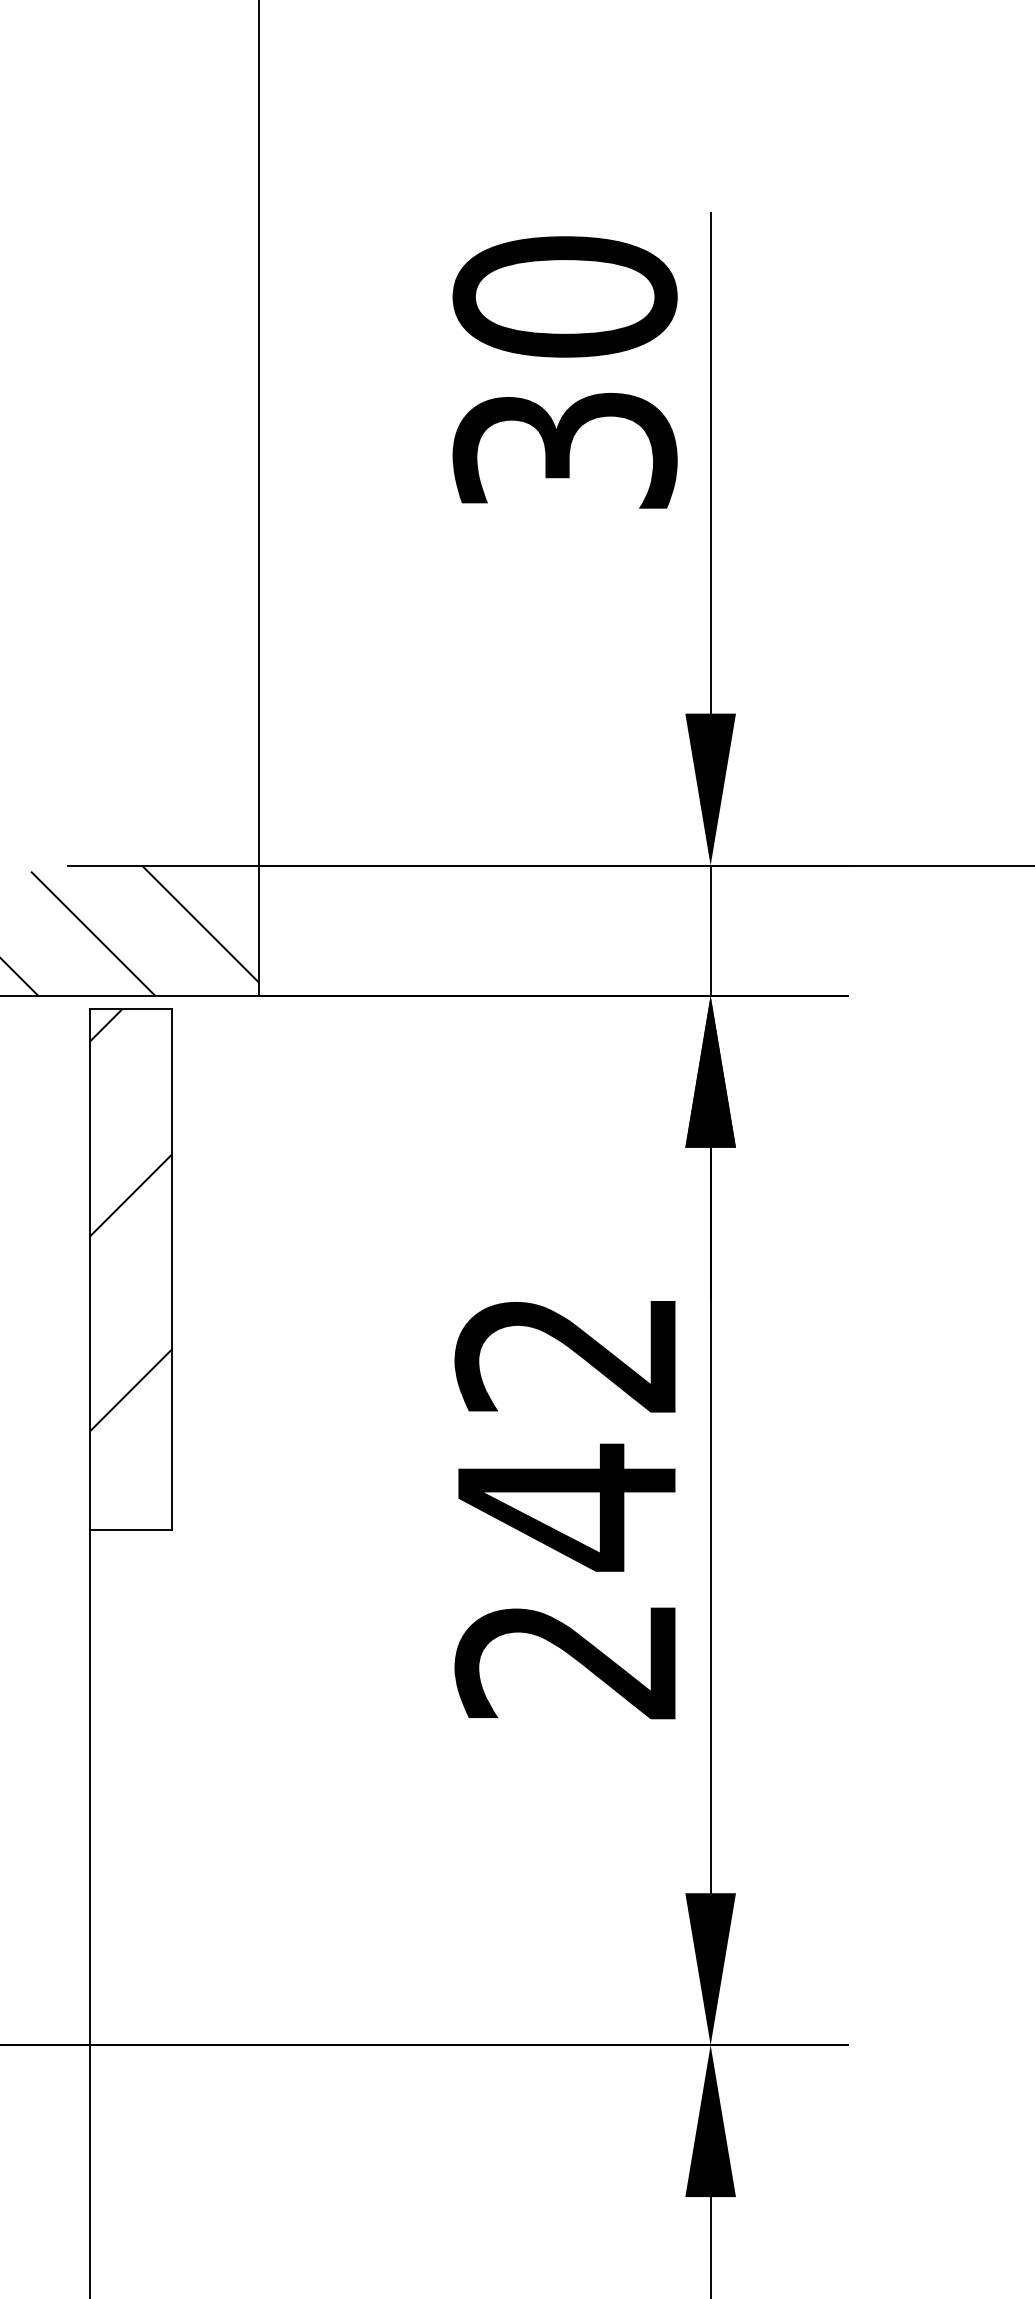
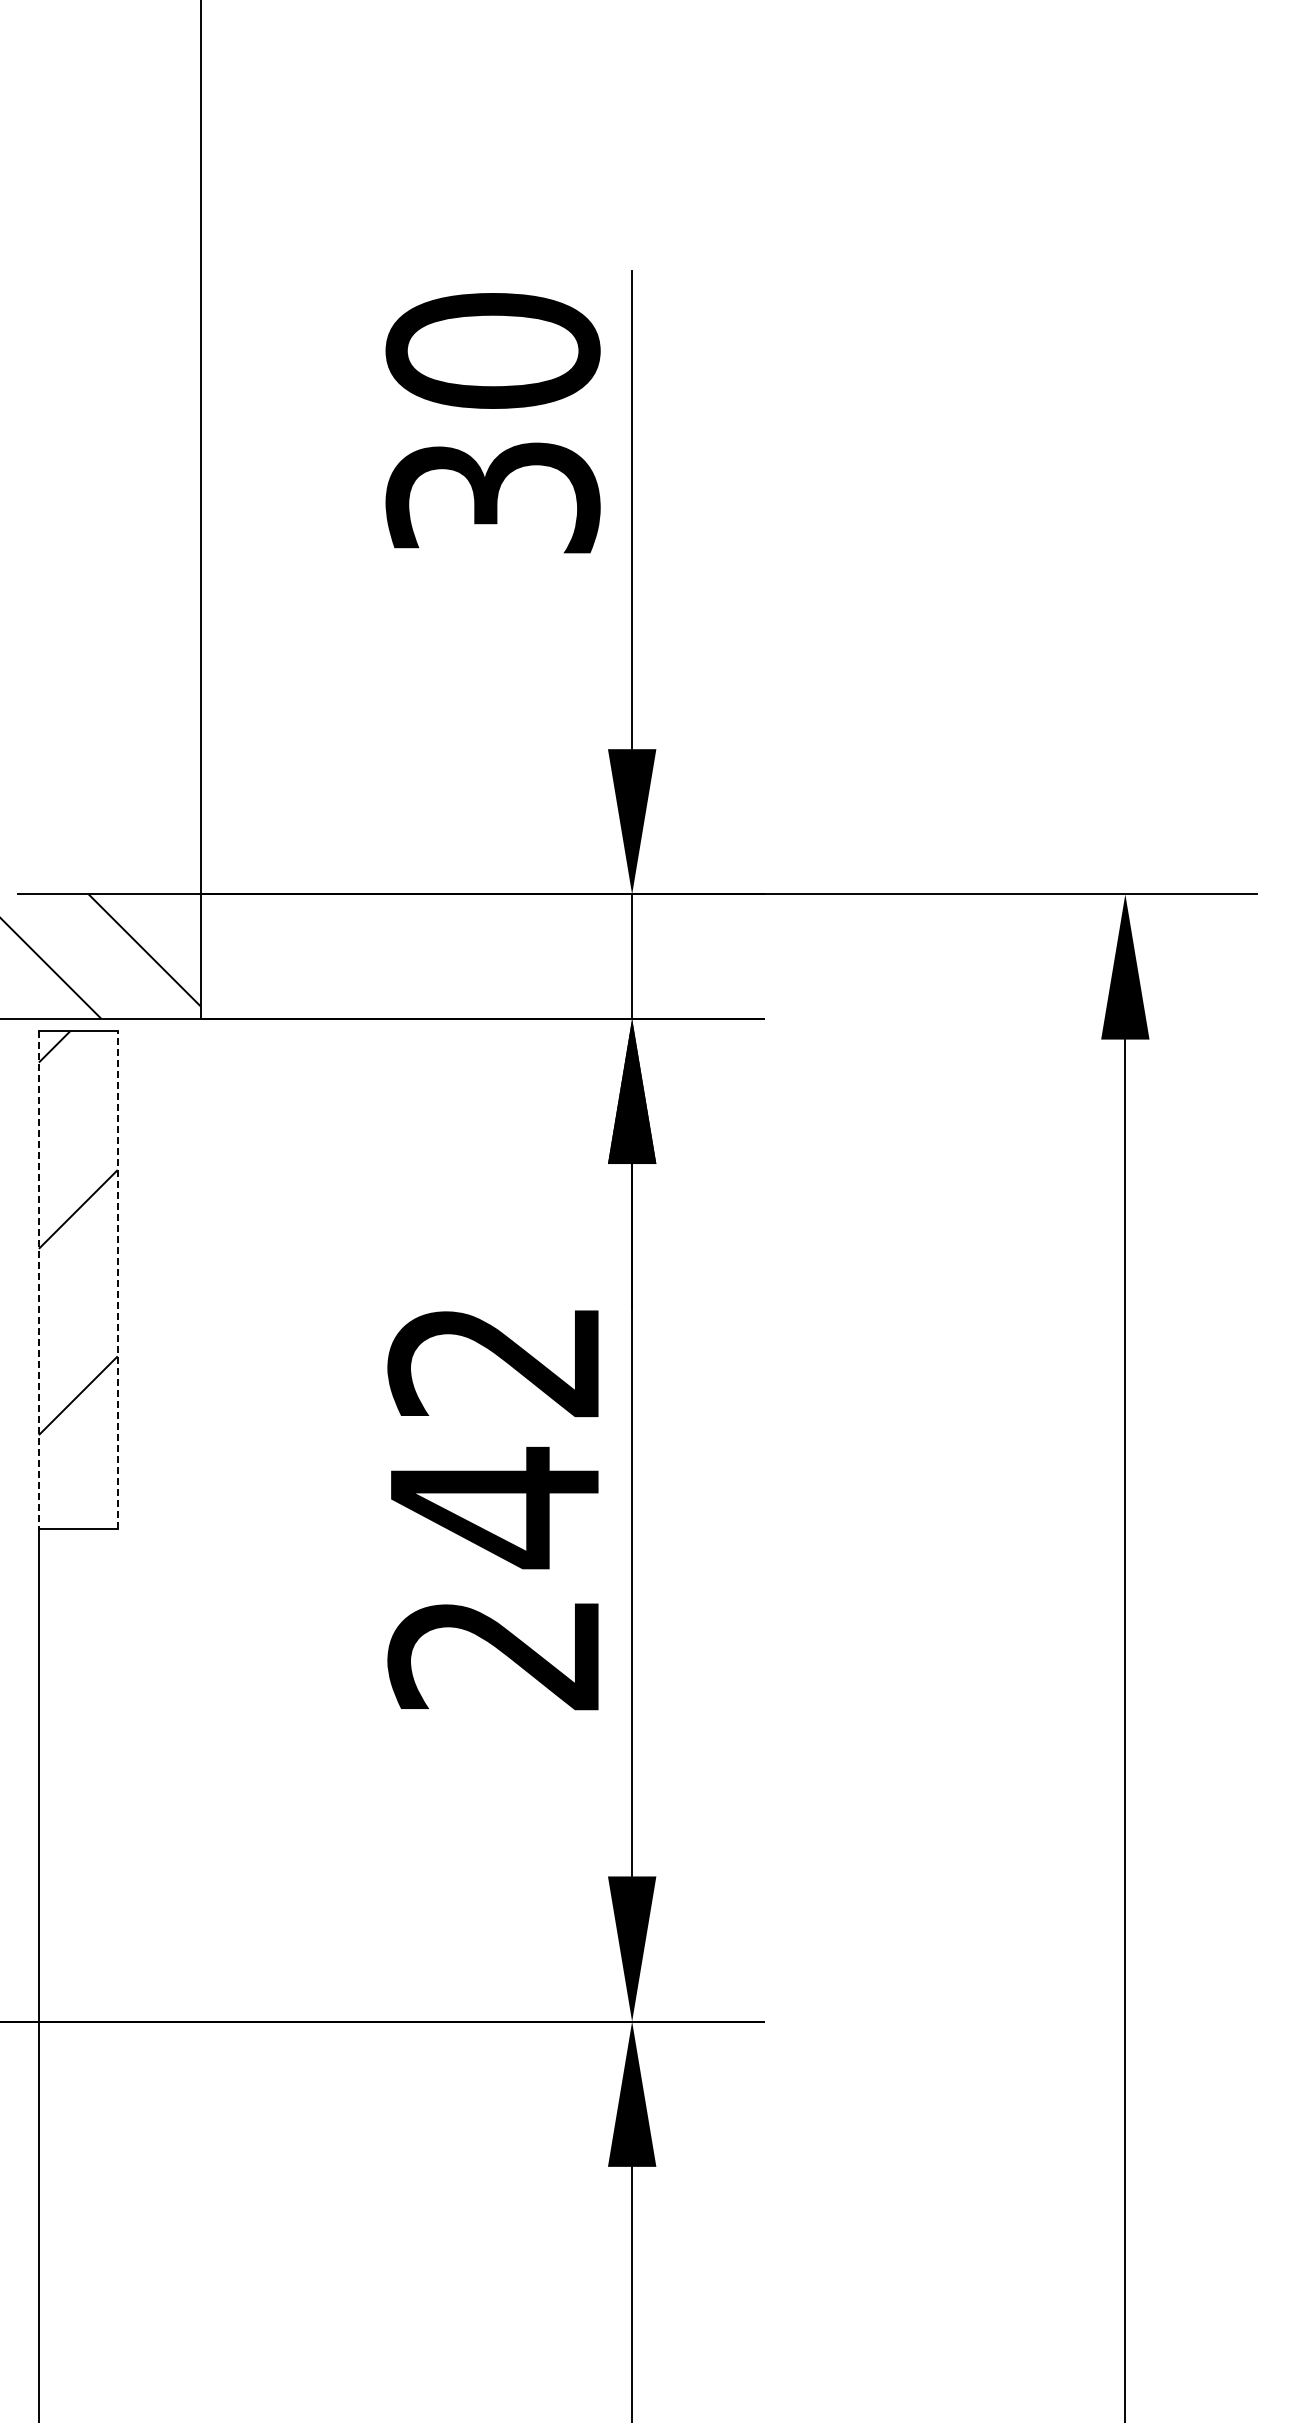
line: (89, 1269) -> (38, 1280), solid -> dashed
line: (172, 1269) -> (117, 1280), solid -> dashed

